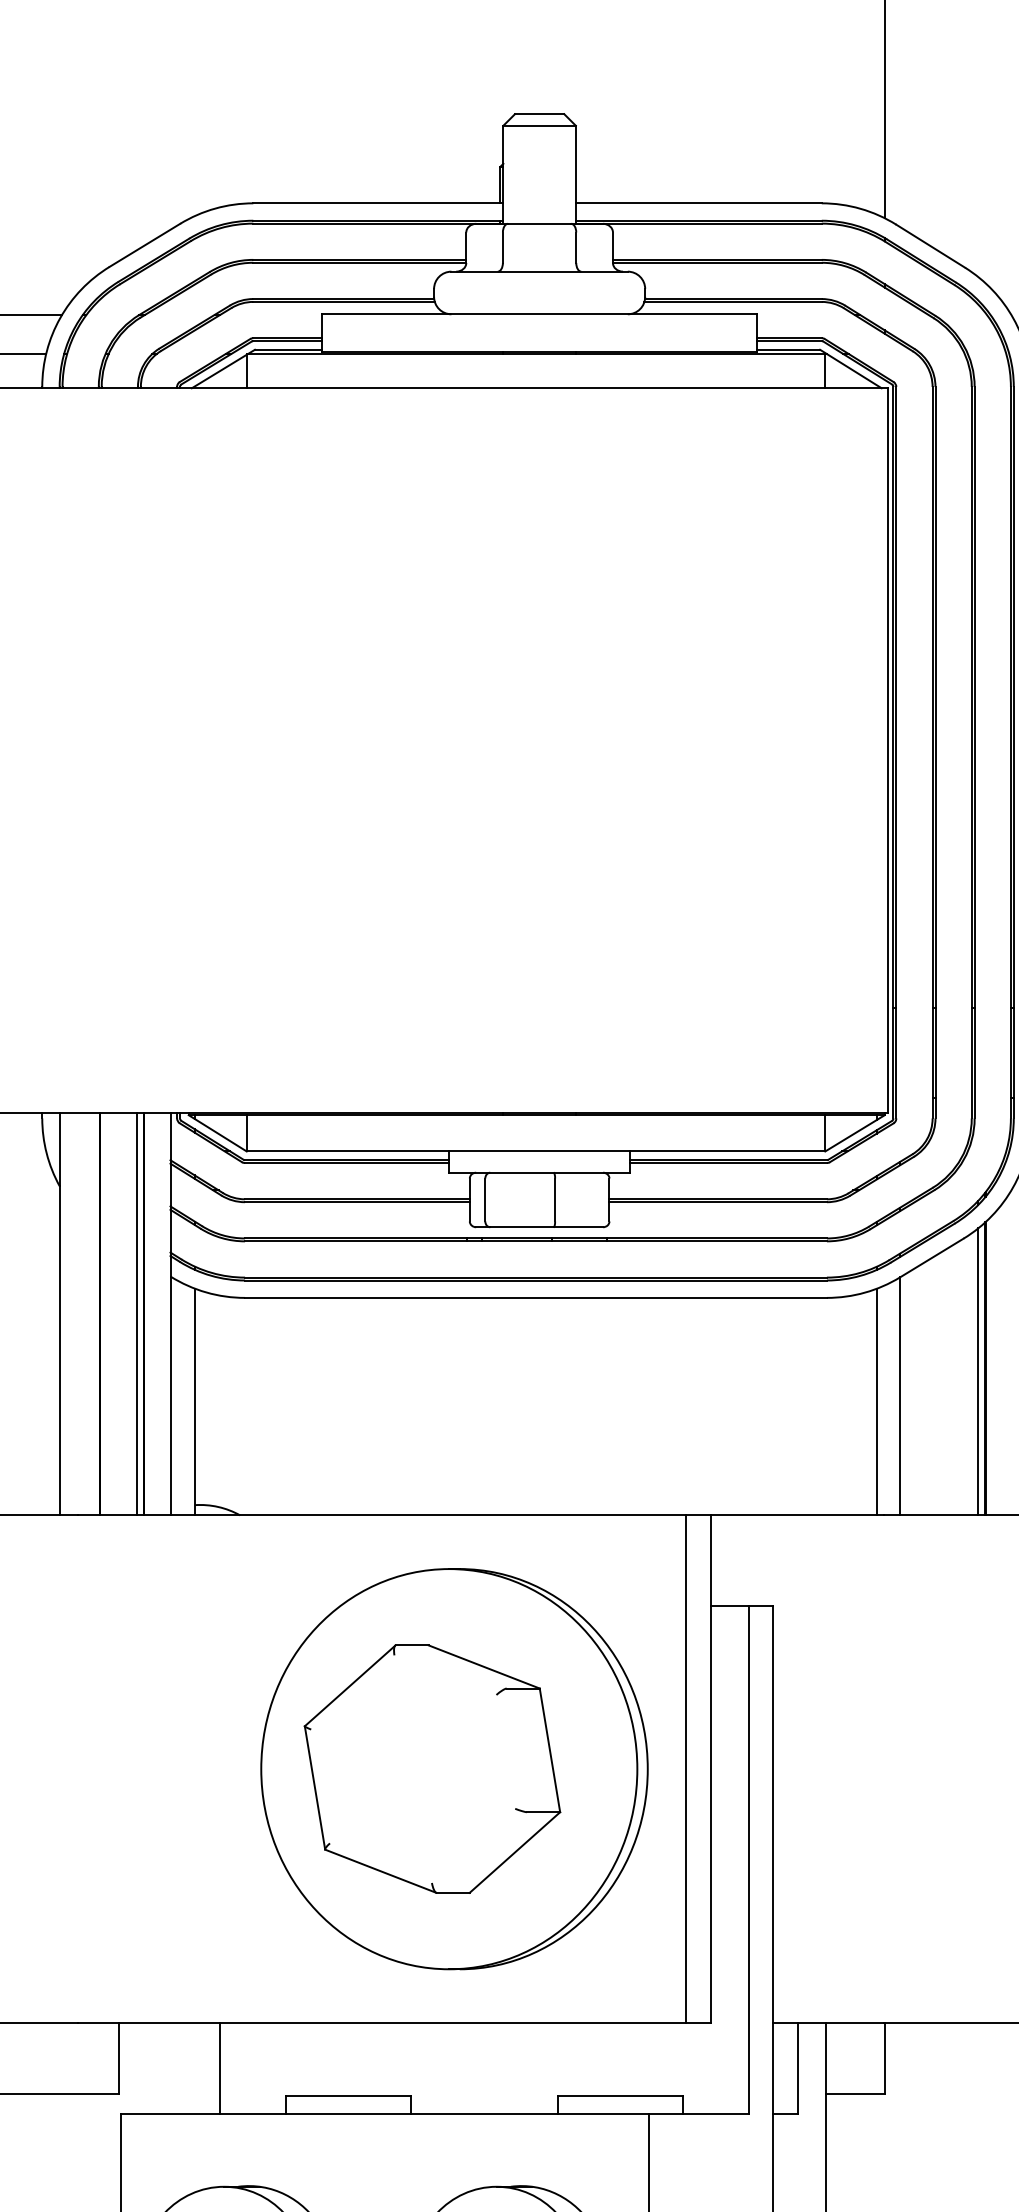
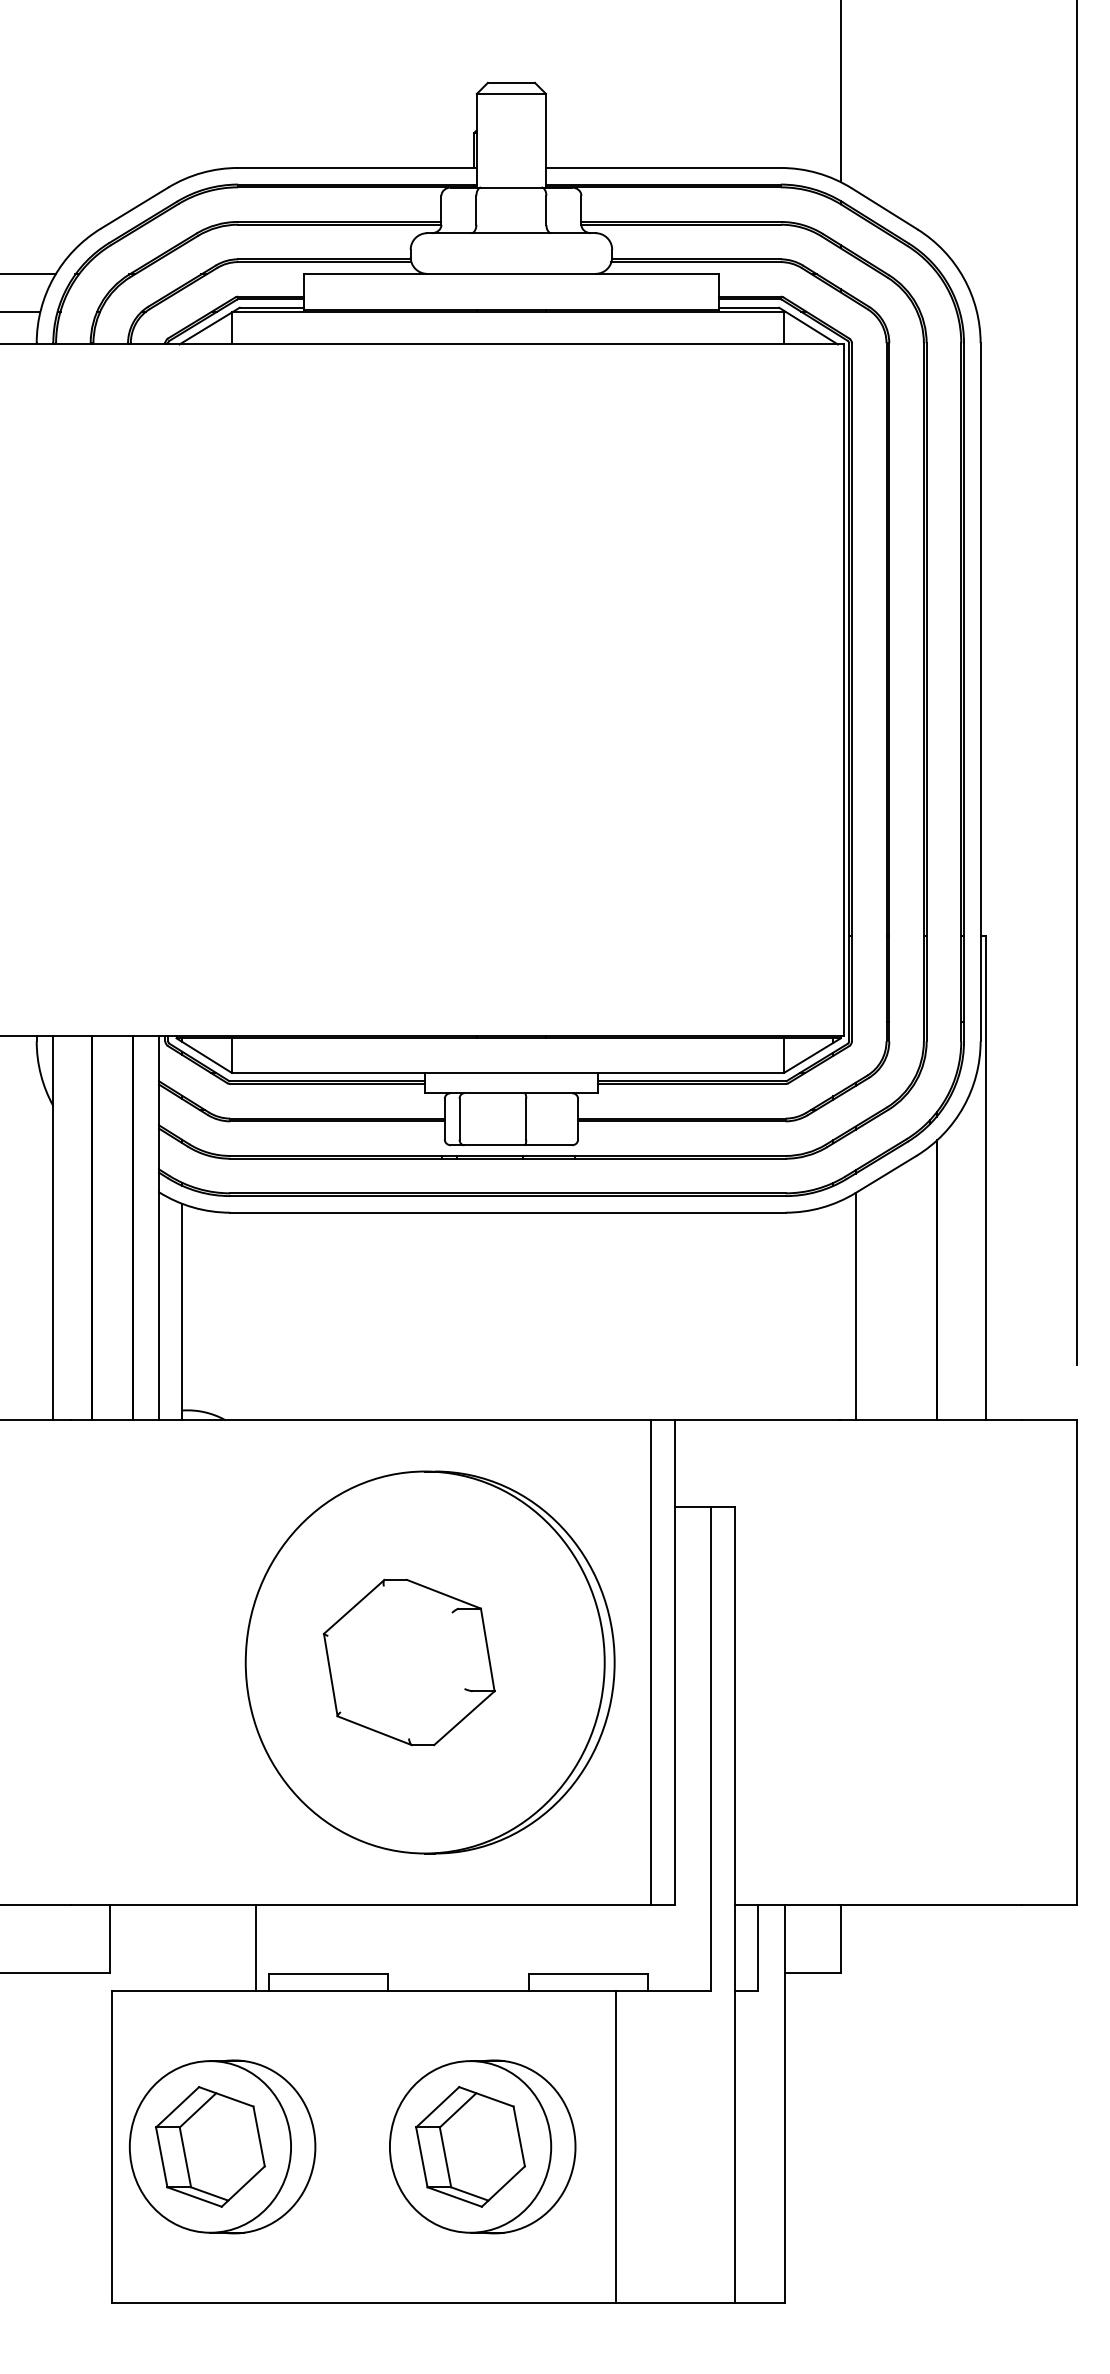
line: (136, 1314) -> (126, 1228), removed
line: (978, 1372) -> (930, 1283), removed
line: (877, 1401) -> (833, 1311), removed
part: (432, 1769) -> (409, 1662), size x0.7
line: (220, 2067) -> (255, 1947), moved

